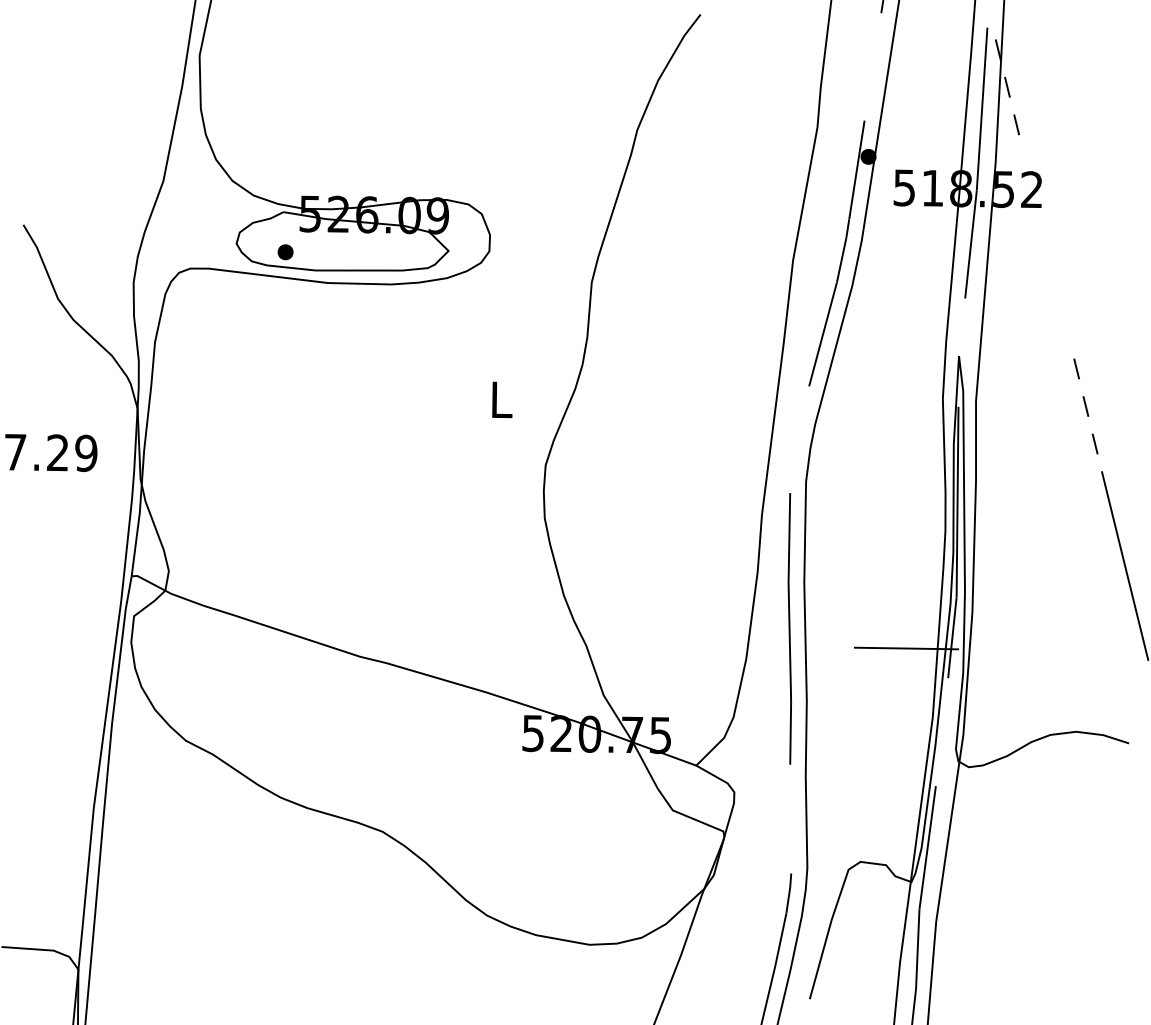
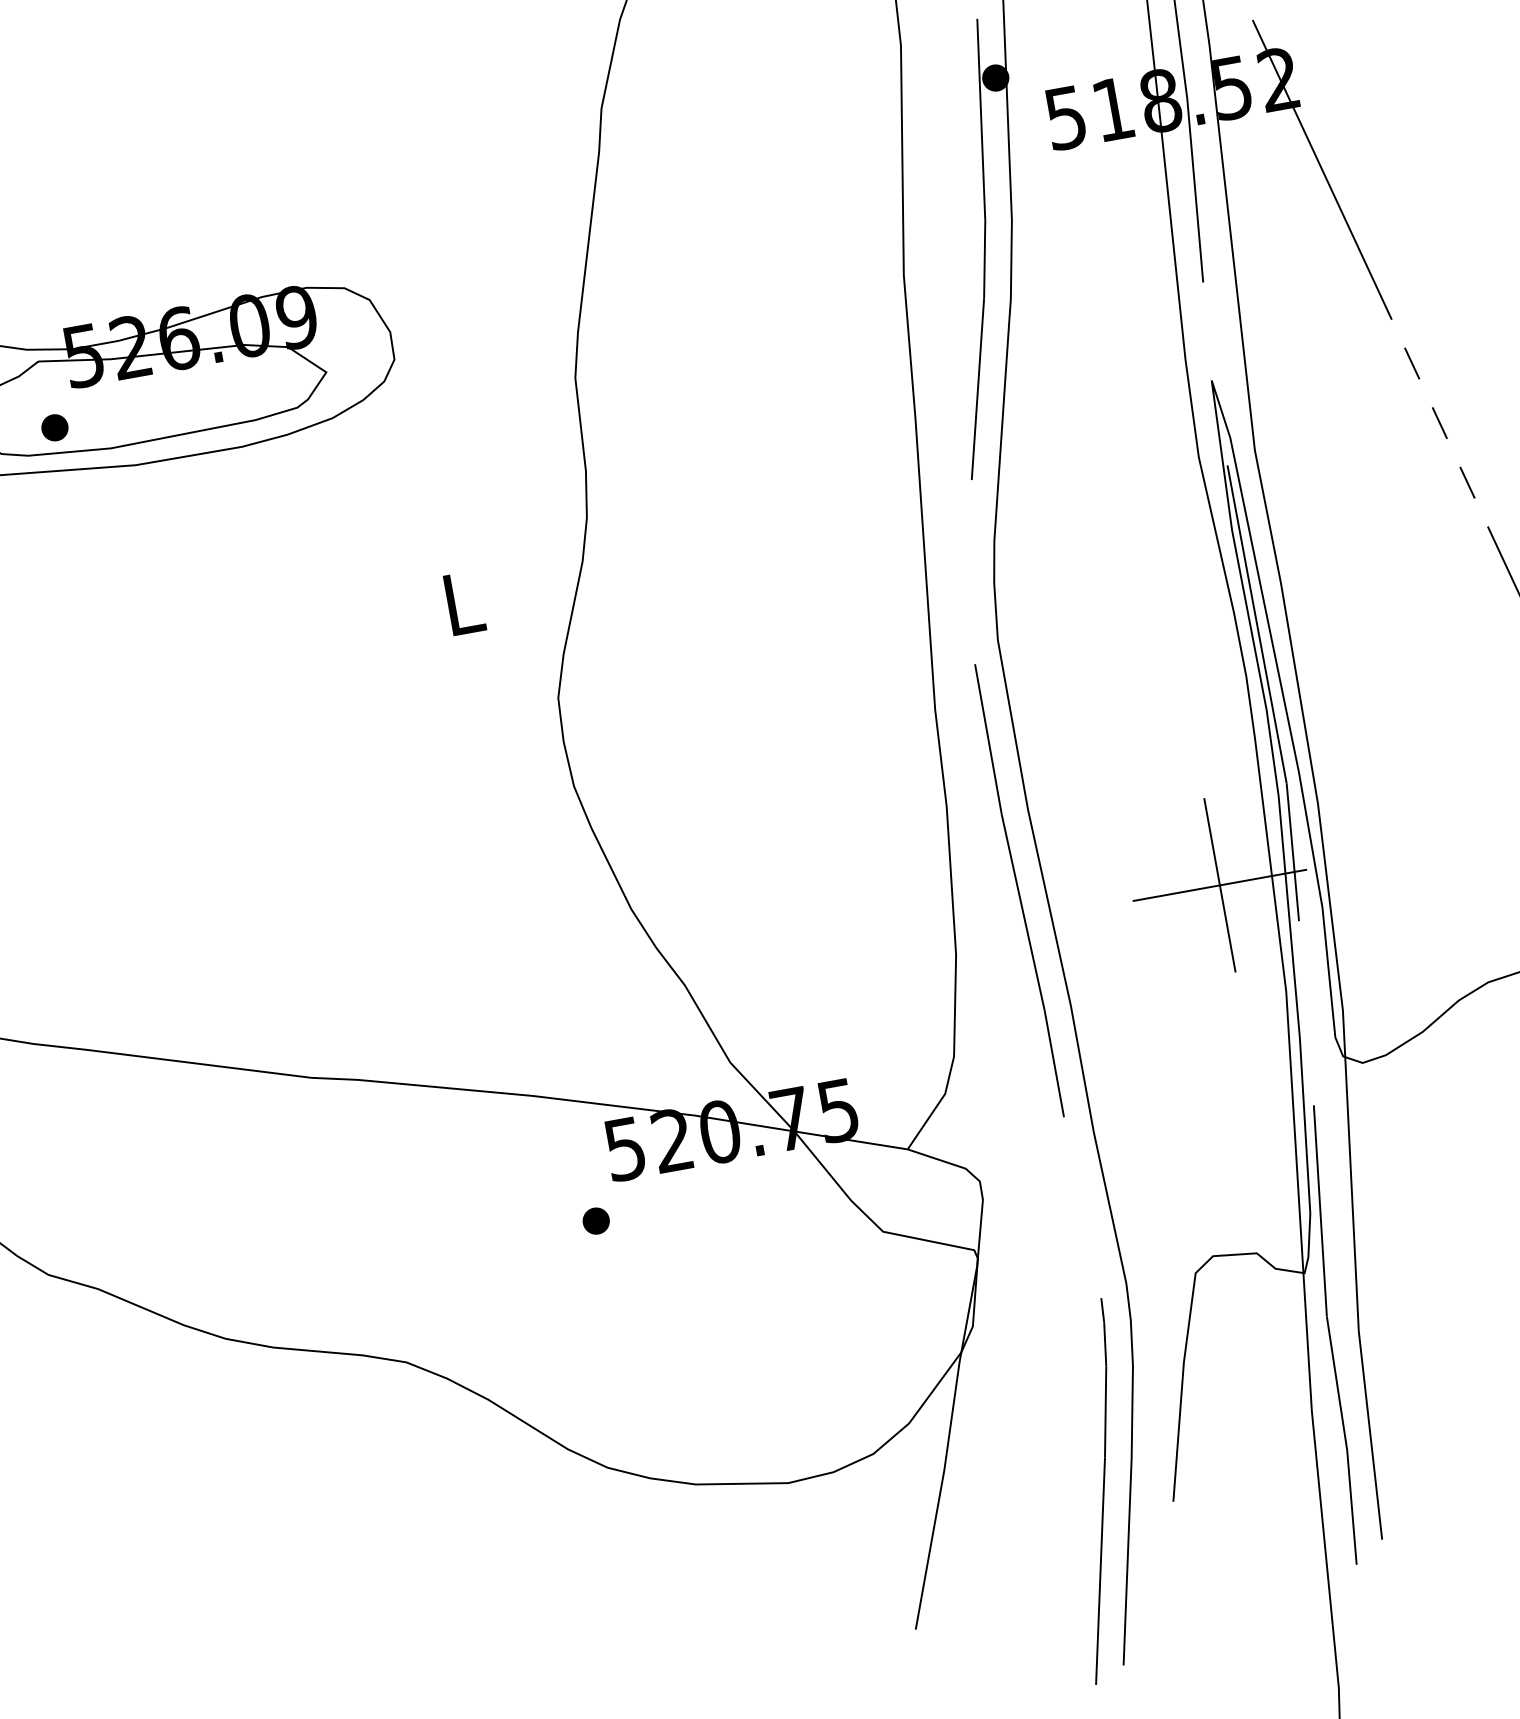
line: (1046, 246) -> (1321, 169), added
line: (906, 648) -> (1219, 885), added
part: (508, 771) -> (596, 1220), added

